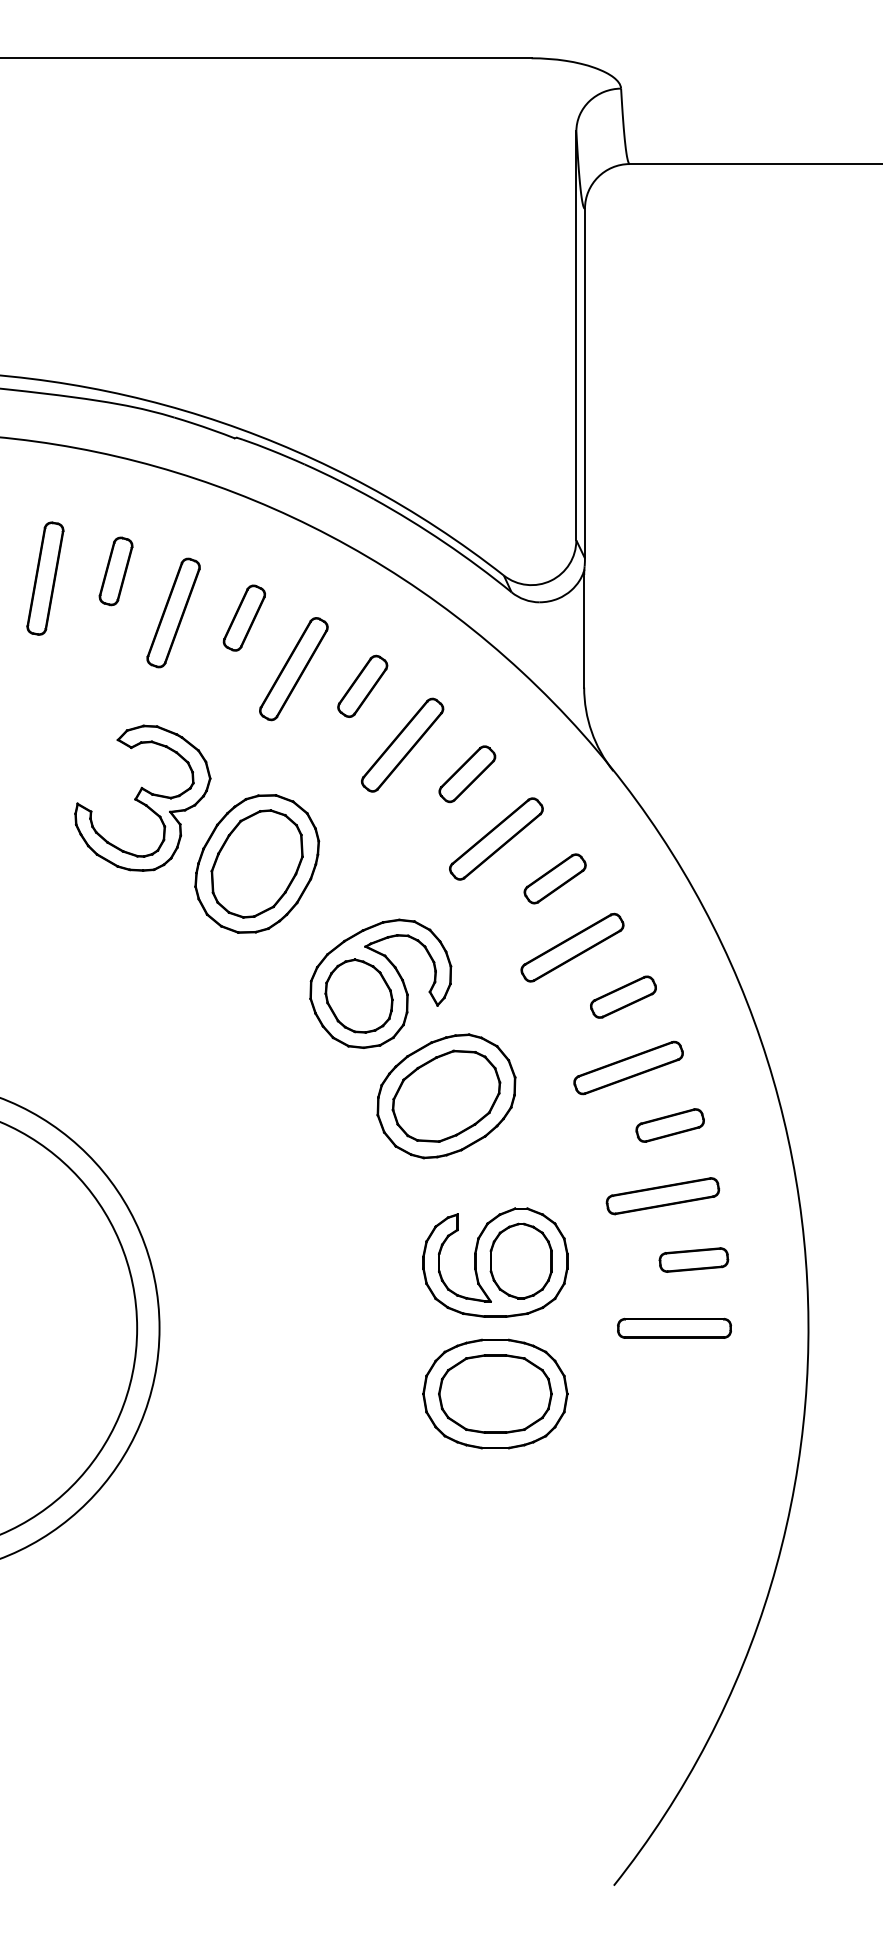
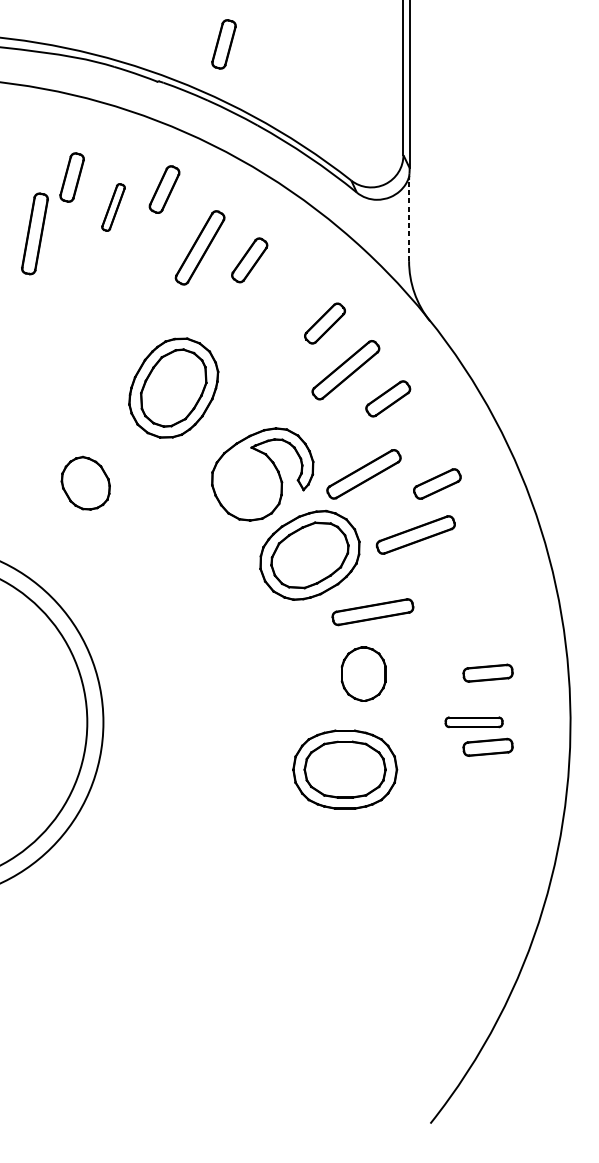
part: (326, 386) -> (223, 44), added
part: (45, 578) -> (35, 233), moved
part: (173, 612) -> (113, 207), size x0.6
part: (243, 617) -> (163, 189), moved
line: (584, 630) -> (409, 220), solid -> dashed
part: (402, 744) -> (278, 302), removed
part: (142, 797) -> (91, 340), removed
part: (572, 947) -> (363, 474), moved
part: (358, 995) -> (85, 482), moved
part: (628, 1067) -> (415, 534), moved
part: (669, 1125) -> (470, 576), removed
part: (662, 1196) -> (372, 612), moved
part: (495, 1262) -> (345, 675), removed
part: (674, 1327) -> (474, 721), size x0.7
part: (693, 1362) -> (487, 746), added

